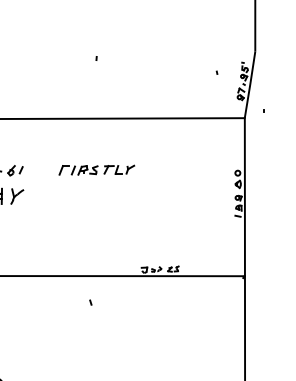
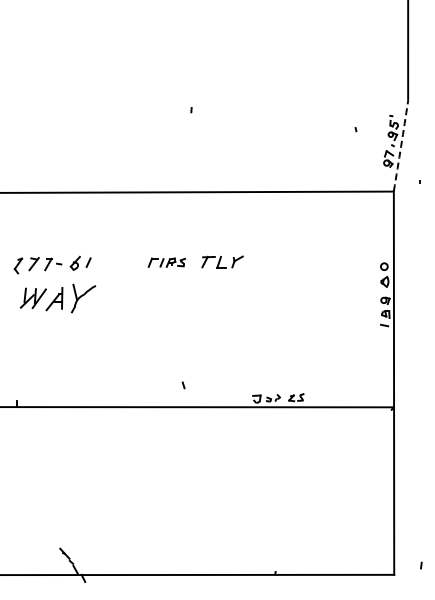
arc: (250, 85) -> (401, 146), solid -> dashed
part: (78, 170) -> (166, 262), size x0.7
part: (17, 196) -> (83, 298), size x1.4
line: (90, 302) -> (183, 385), moved

